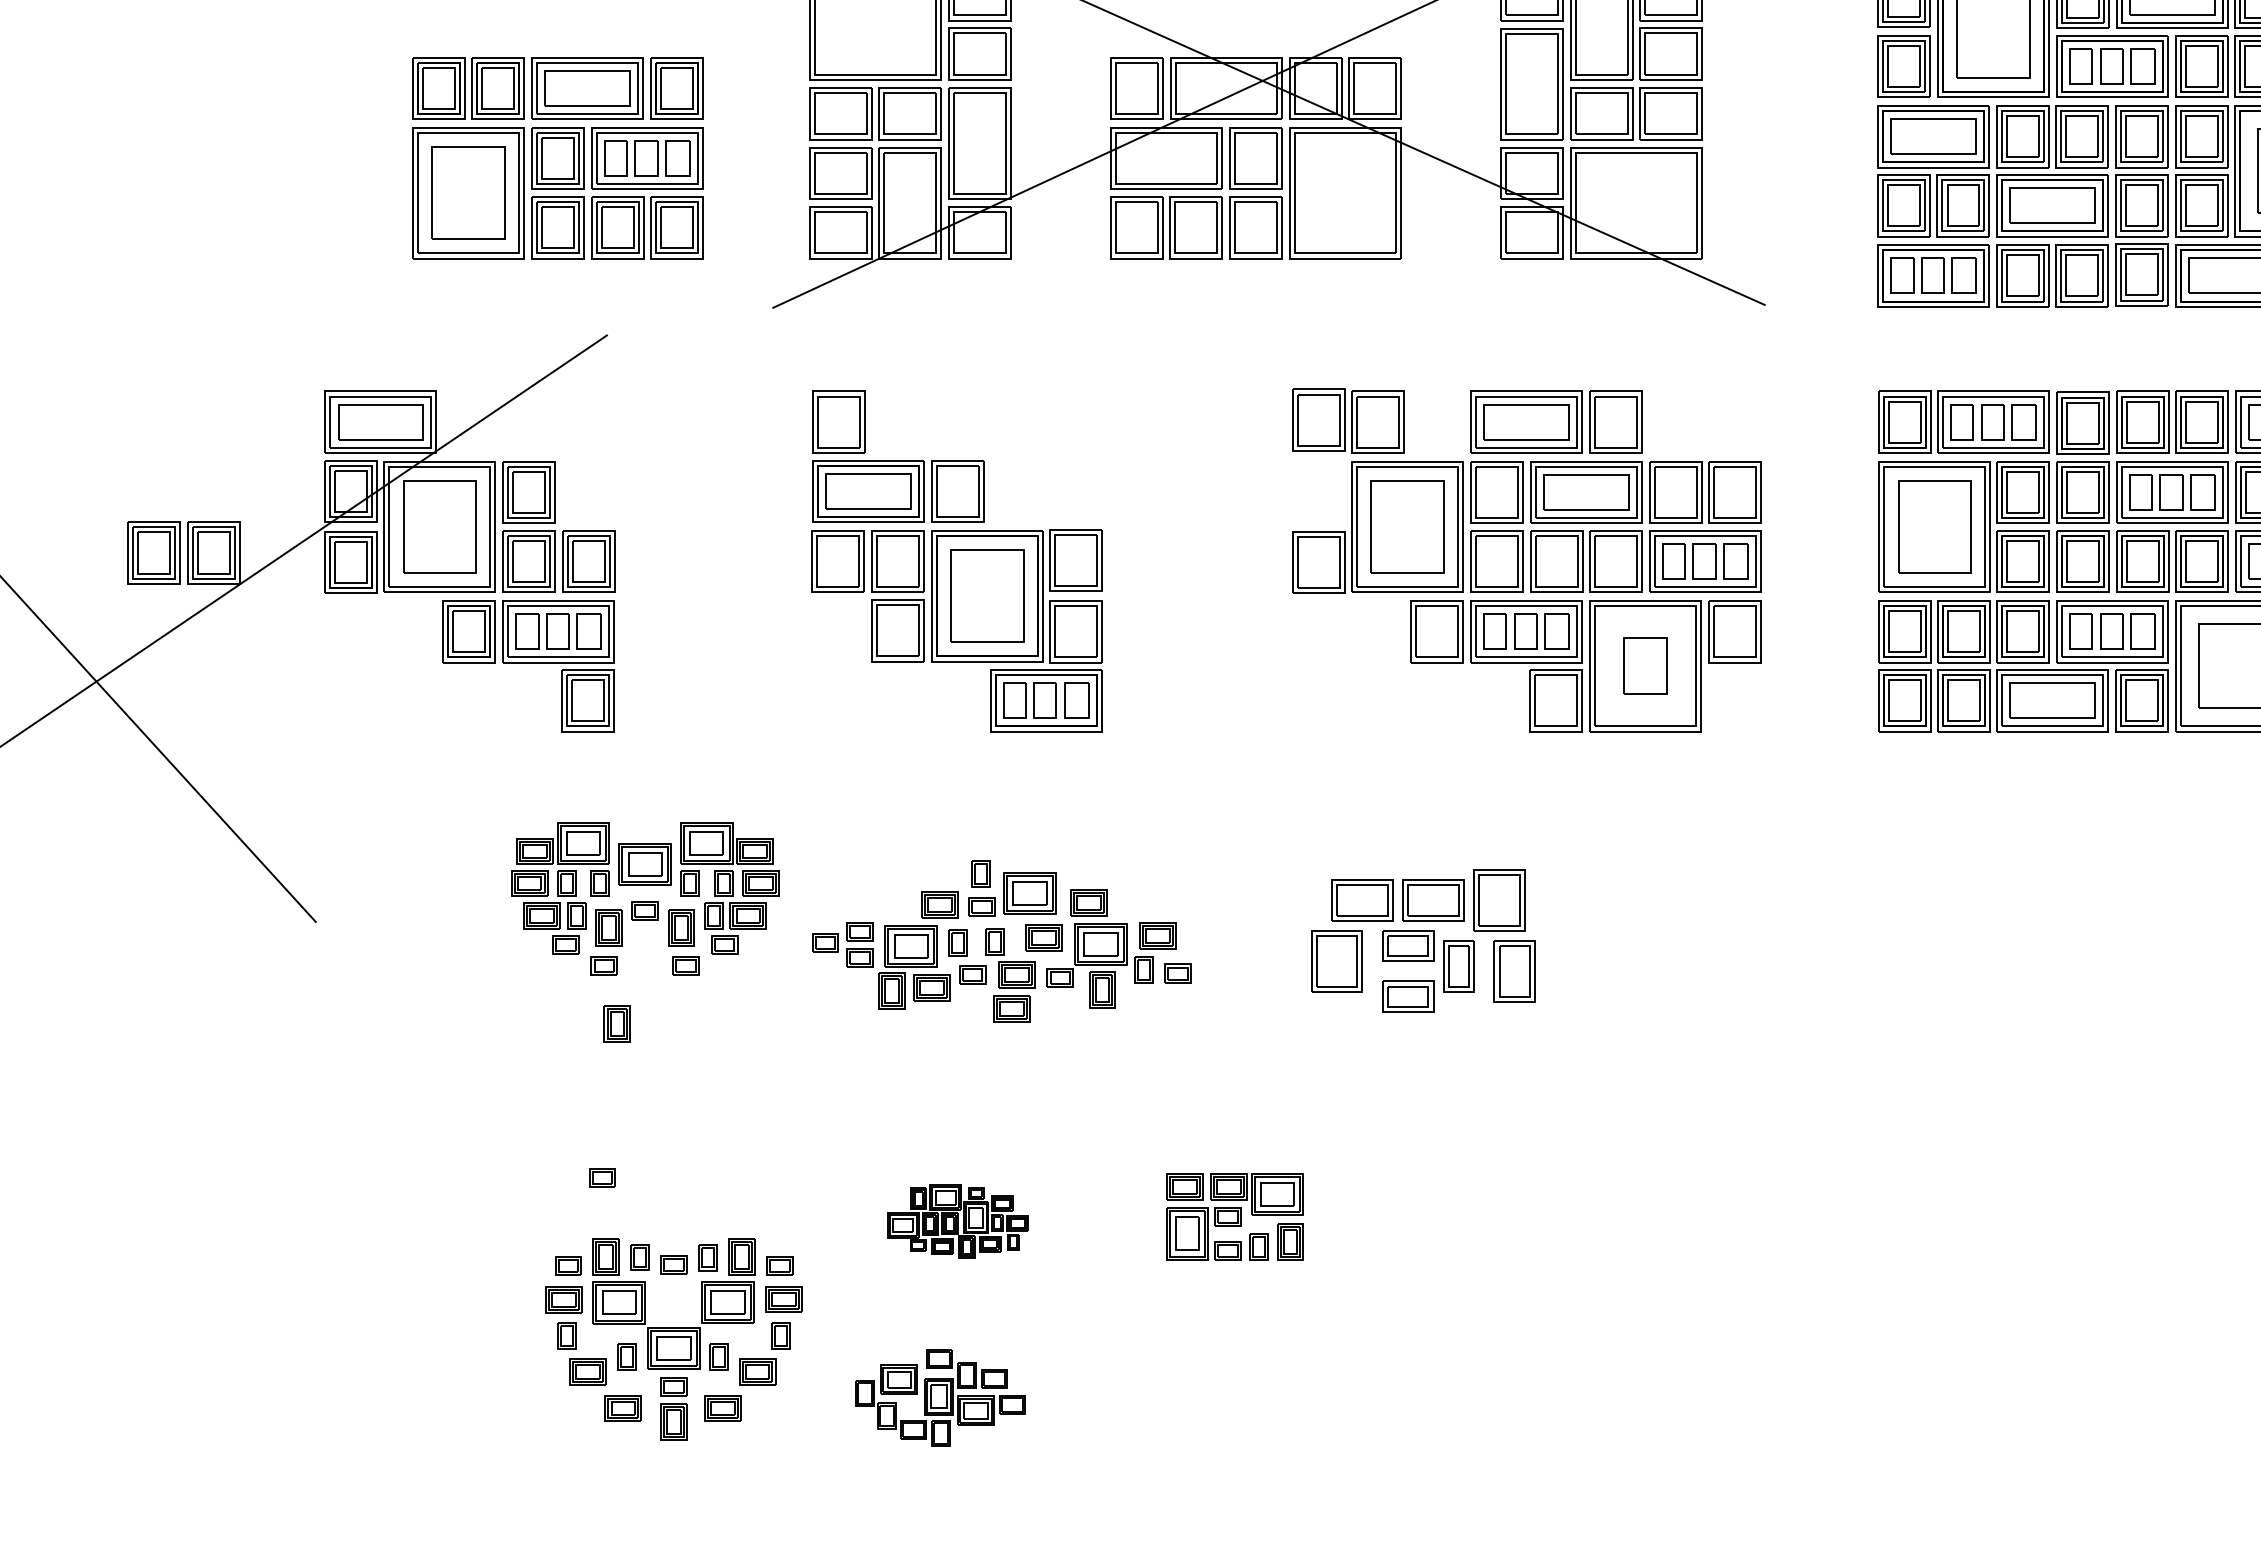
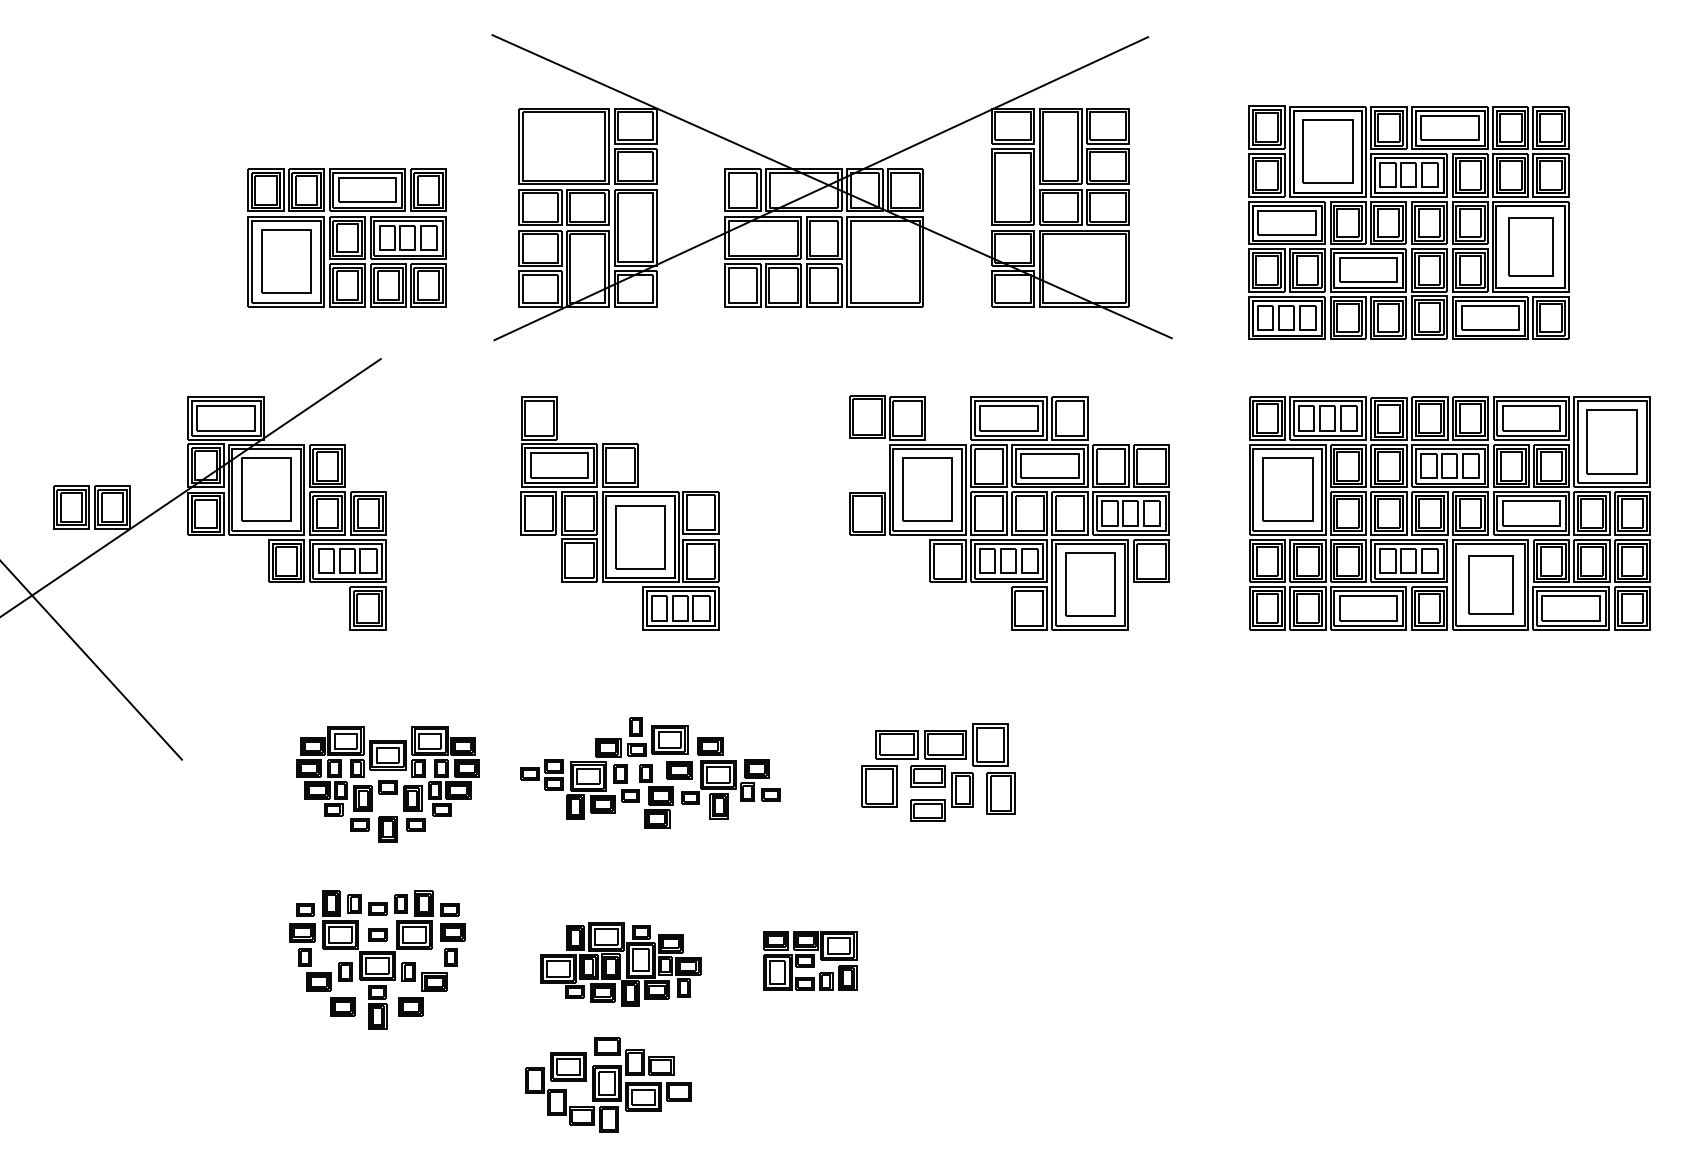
part: (1645, 665) -> (1090, 584), size x1.67
part: (644, 898) -> (387, 778), moved
part: (957, 1221) -> (620, 964), size x1.67
part: (673, 1338) -> (377, 959), moved
part: (940, 1397) -> (608, 1084), size x1.43

